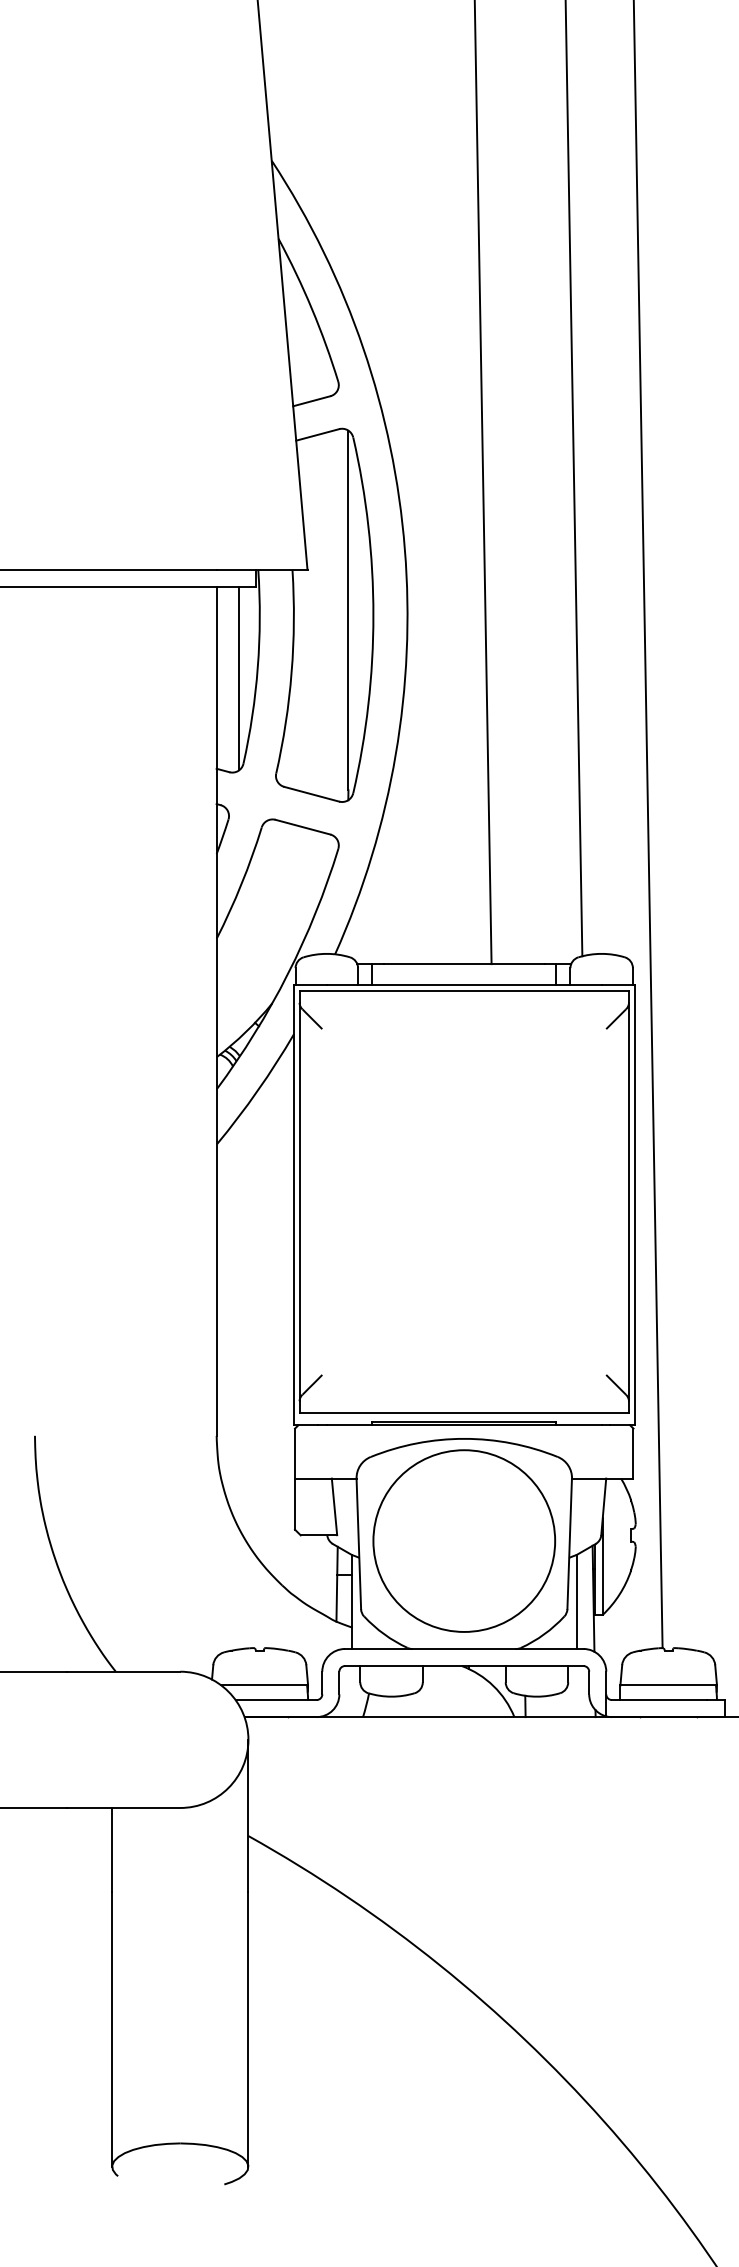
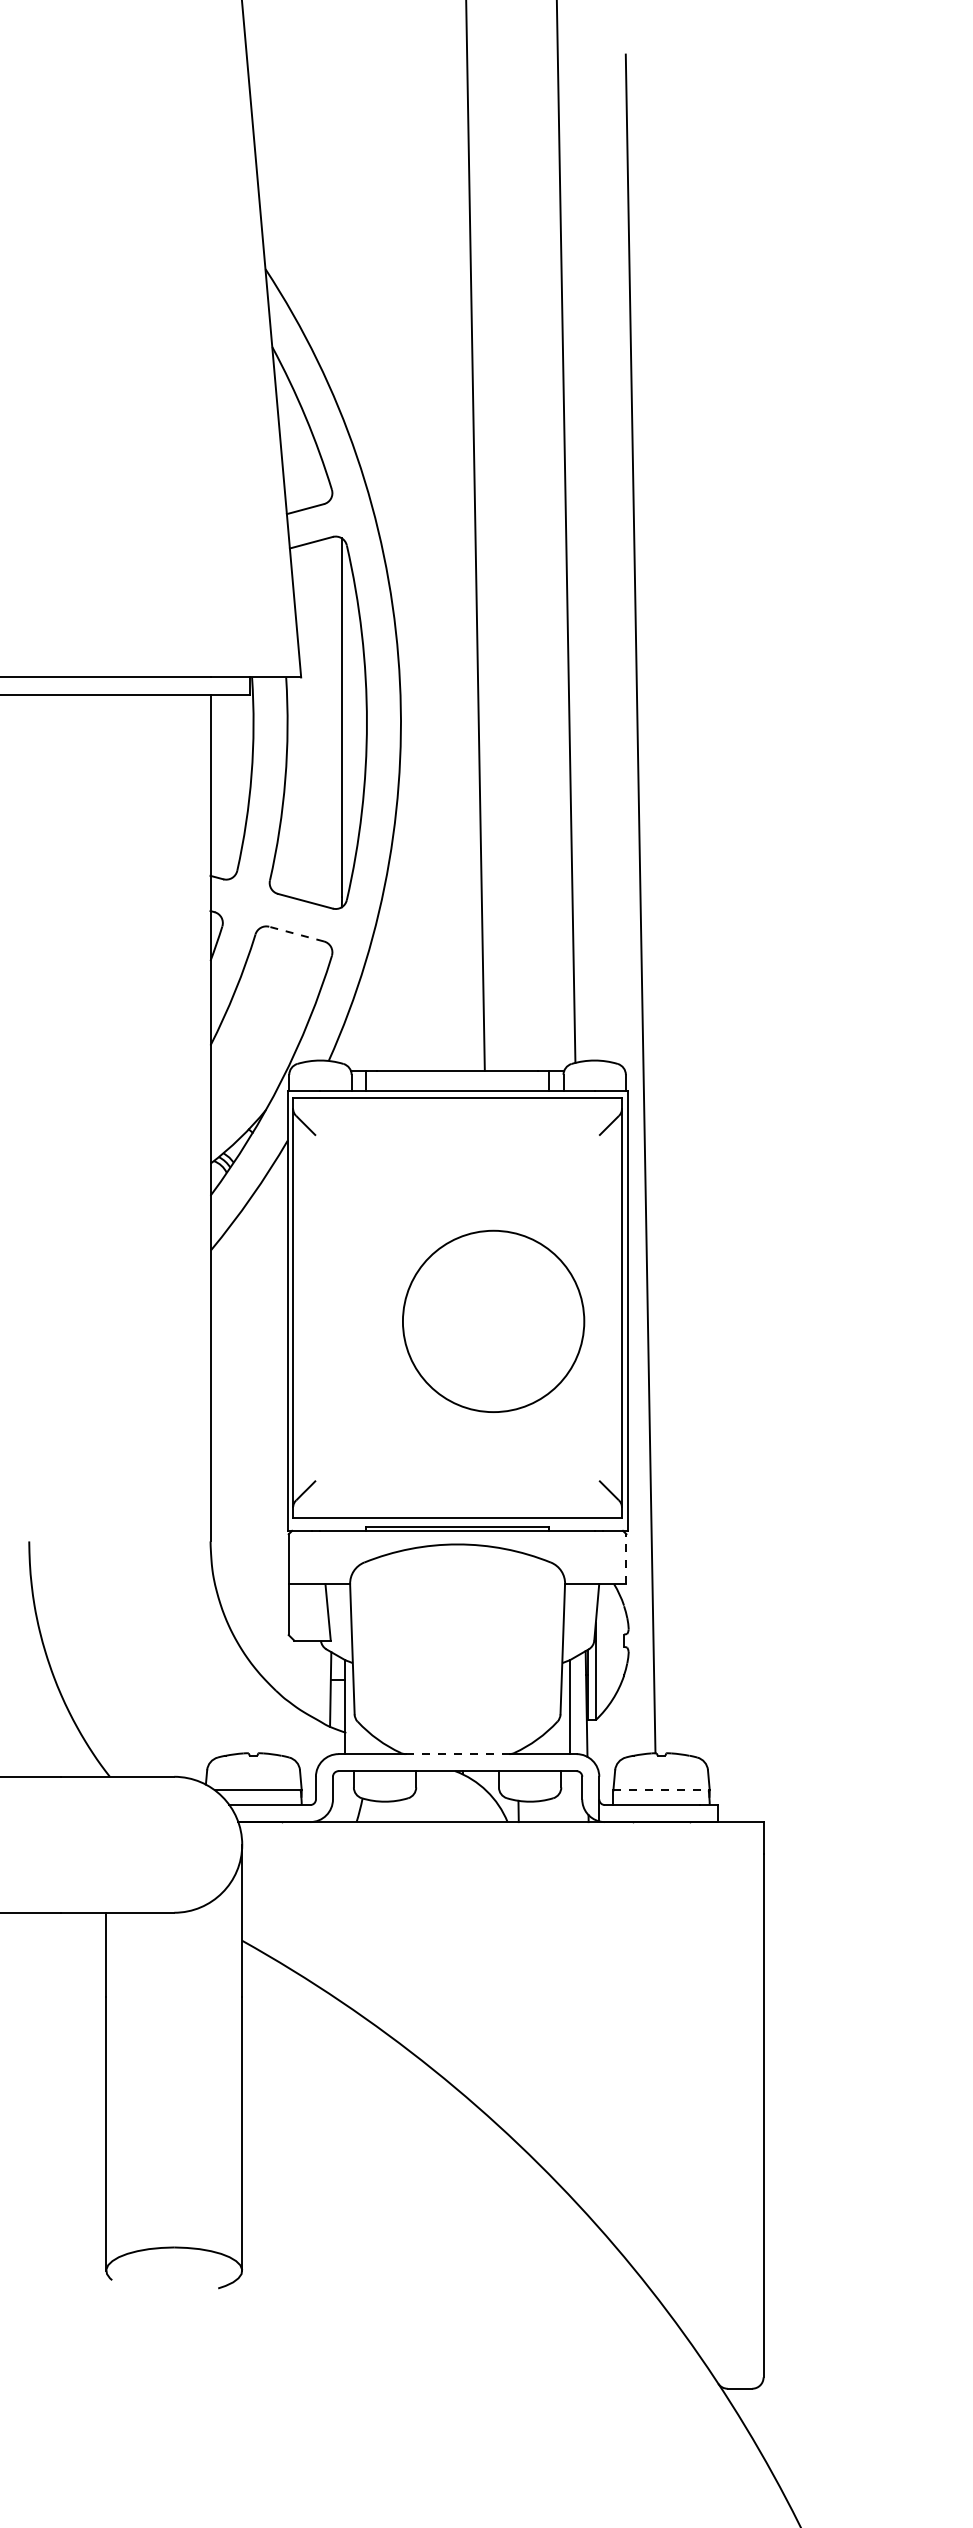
line: (239, 678) -> (233, 785), removed
line: (302, 827) -> (296, 934), solid -> dashed
line: (633, 1453) -> (626, 1559), solid -> dashed
circle: (464, 1540) -> (493, 1320), moved
line: (464, 1649) -> (457, 1754), solid -> dashed
line: (668, 1685) -> (661, 1790), solid -> dashed

